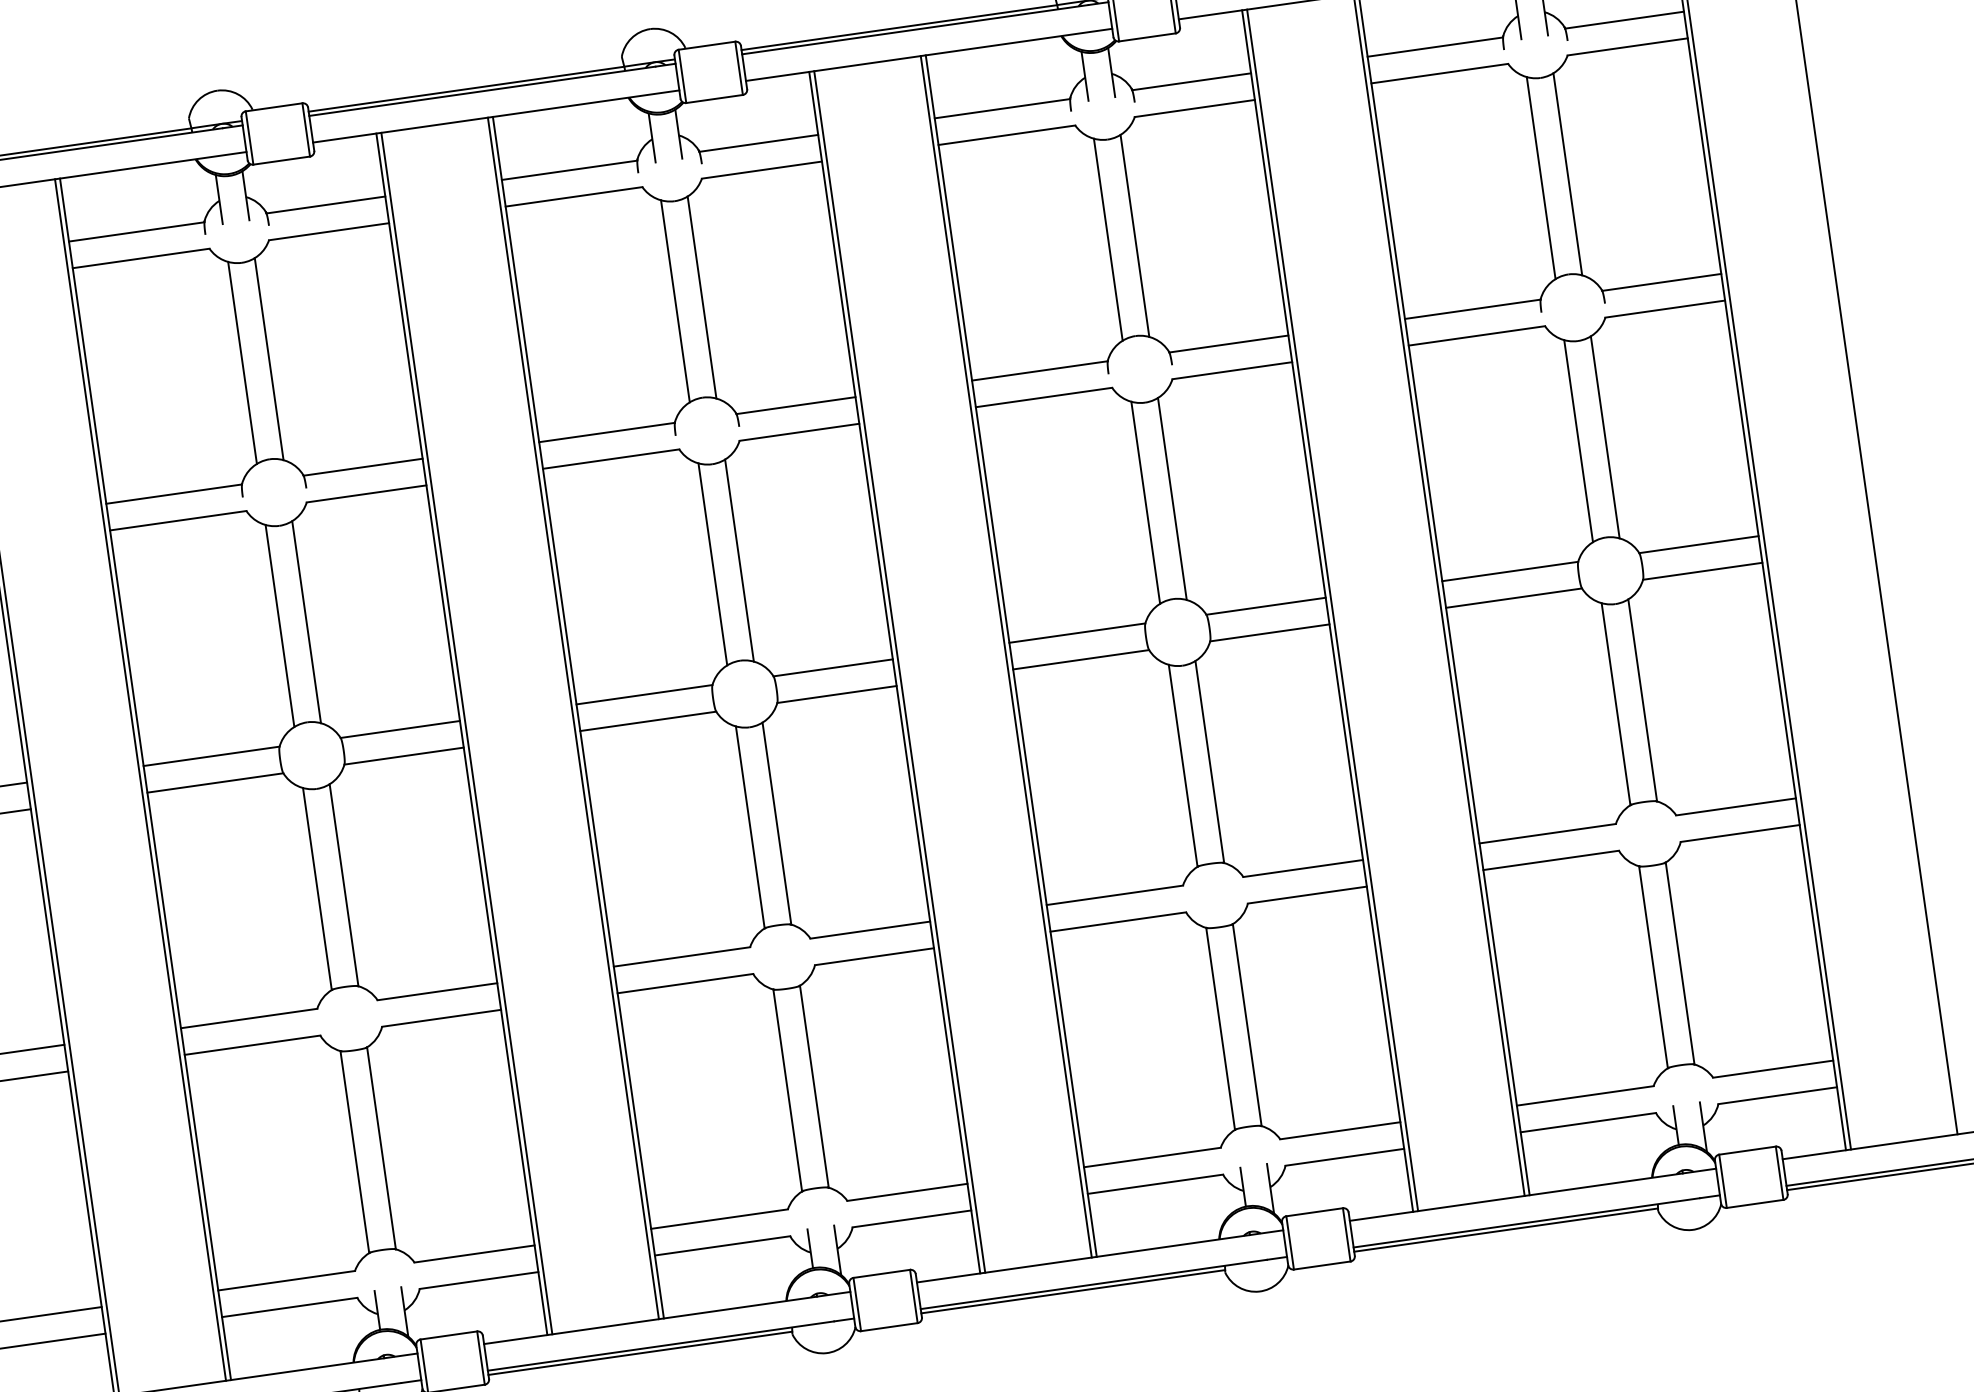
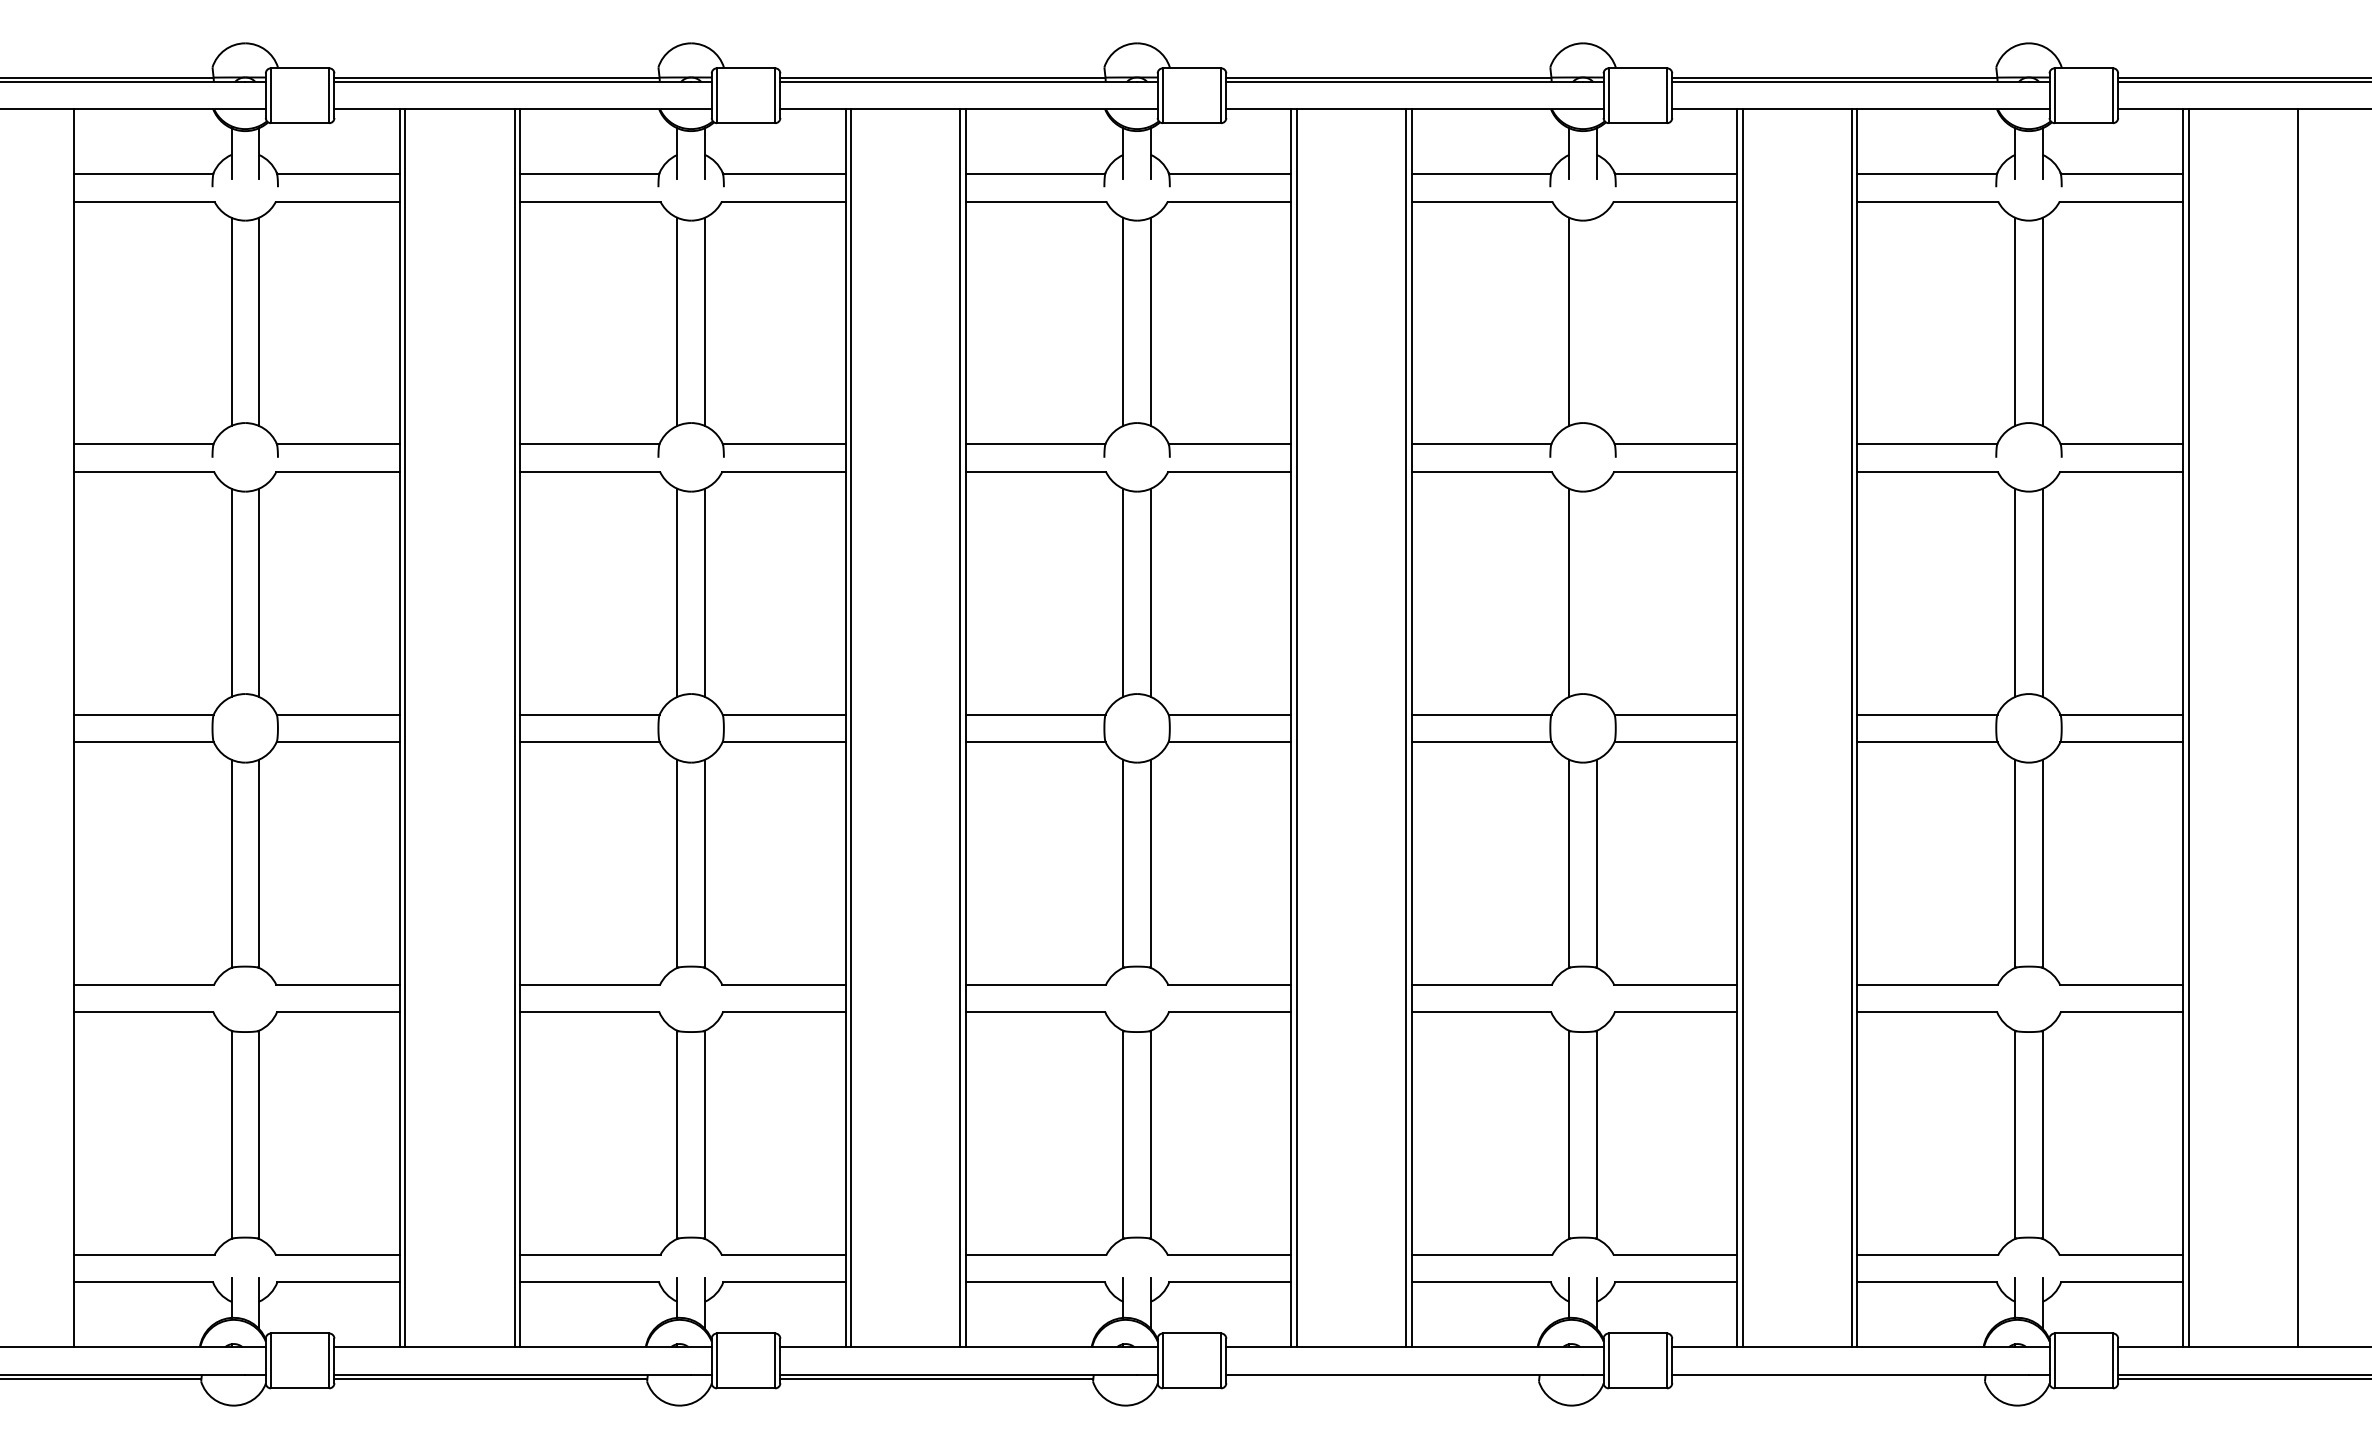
line: (1134, 235) -> (1596, 321), removed
line: (1172, 498) -> (1596, 592), removed
line: (1506, 1230) -> (1828, 1379), removed
line: (1073, 1292) -> (1382, 1379), removed

